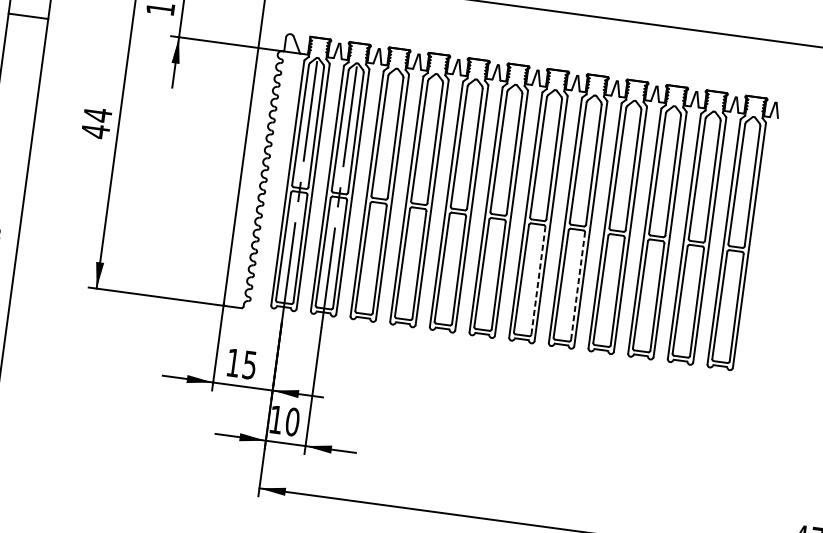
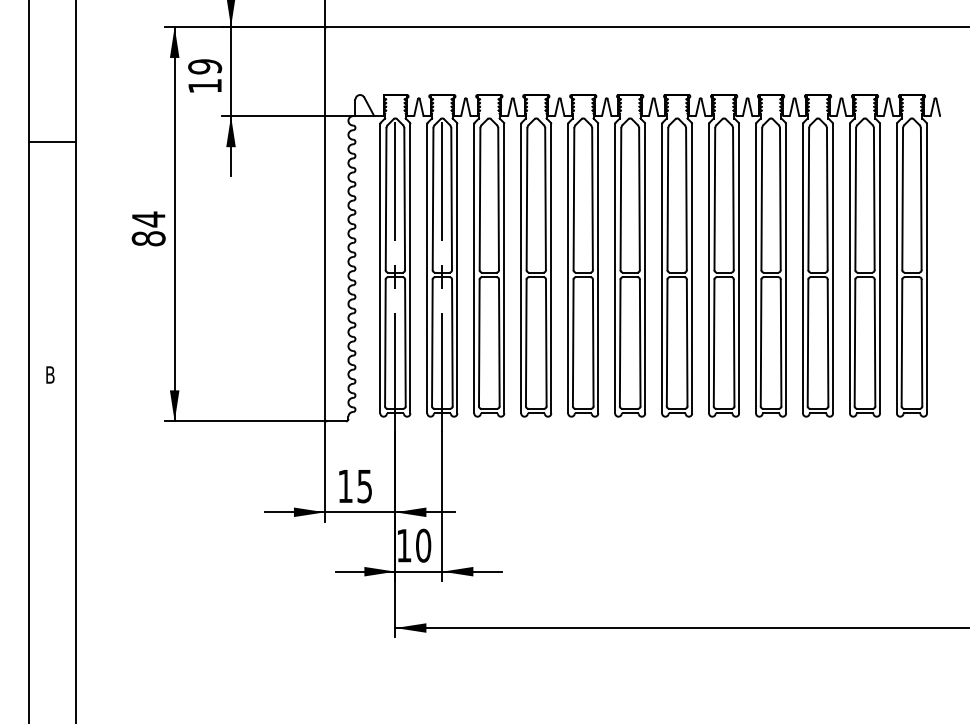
line: (28, 16) -> (52, 142), moved
text: (95, 131) -> (148, 238), 44 -> 84
line: (538, 280) -> (687, 342), dashed -> solid
line: (578, 285) -> (734, 342), dashed -> solid

